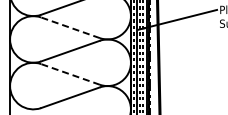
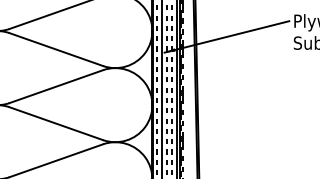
line: (70, 27) -> (56, 49), dashed -> solid
line: (70, 74) -> (56, 123), dashed -> solid

